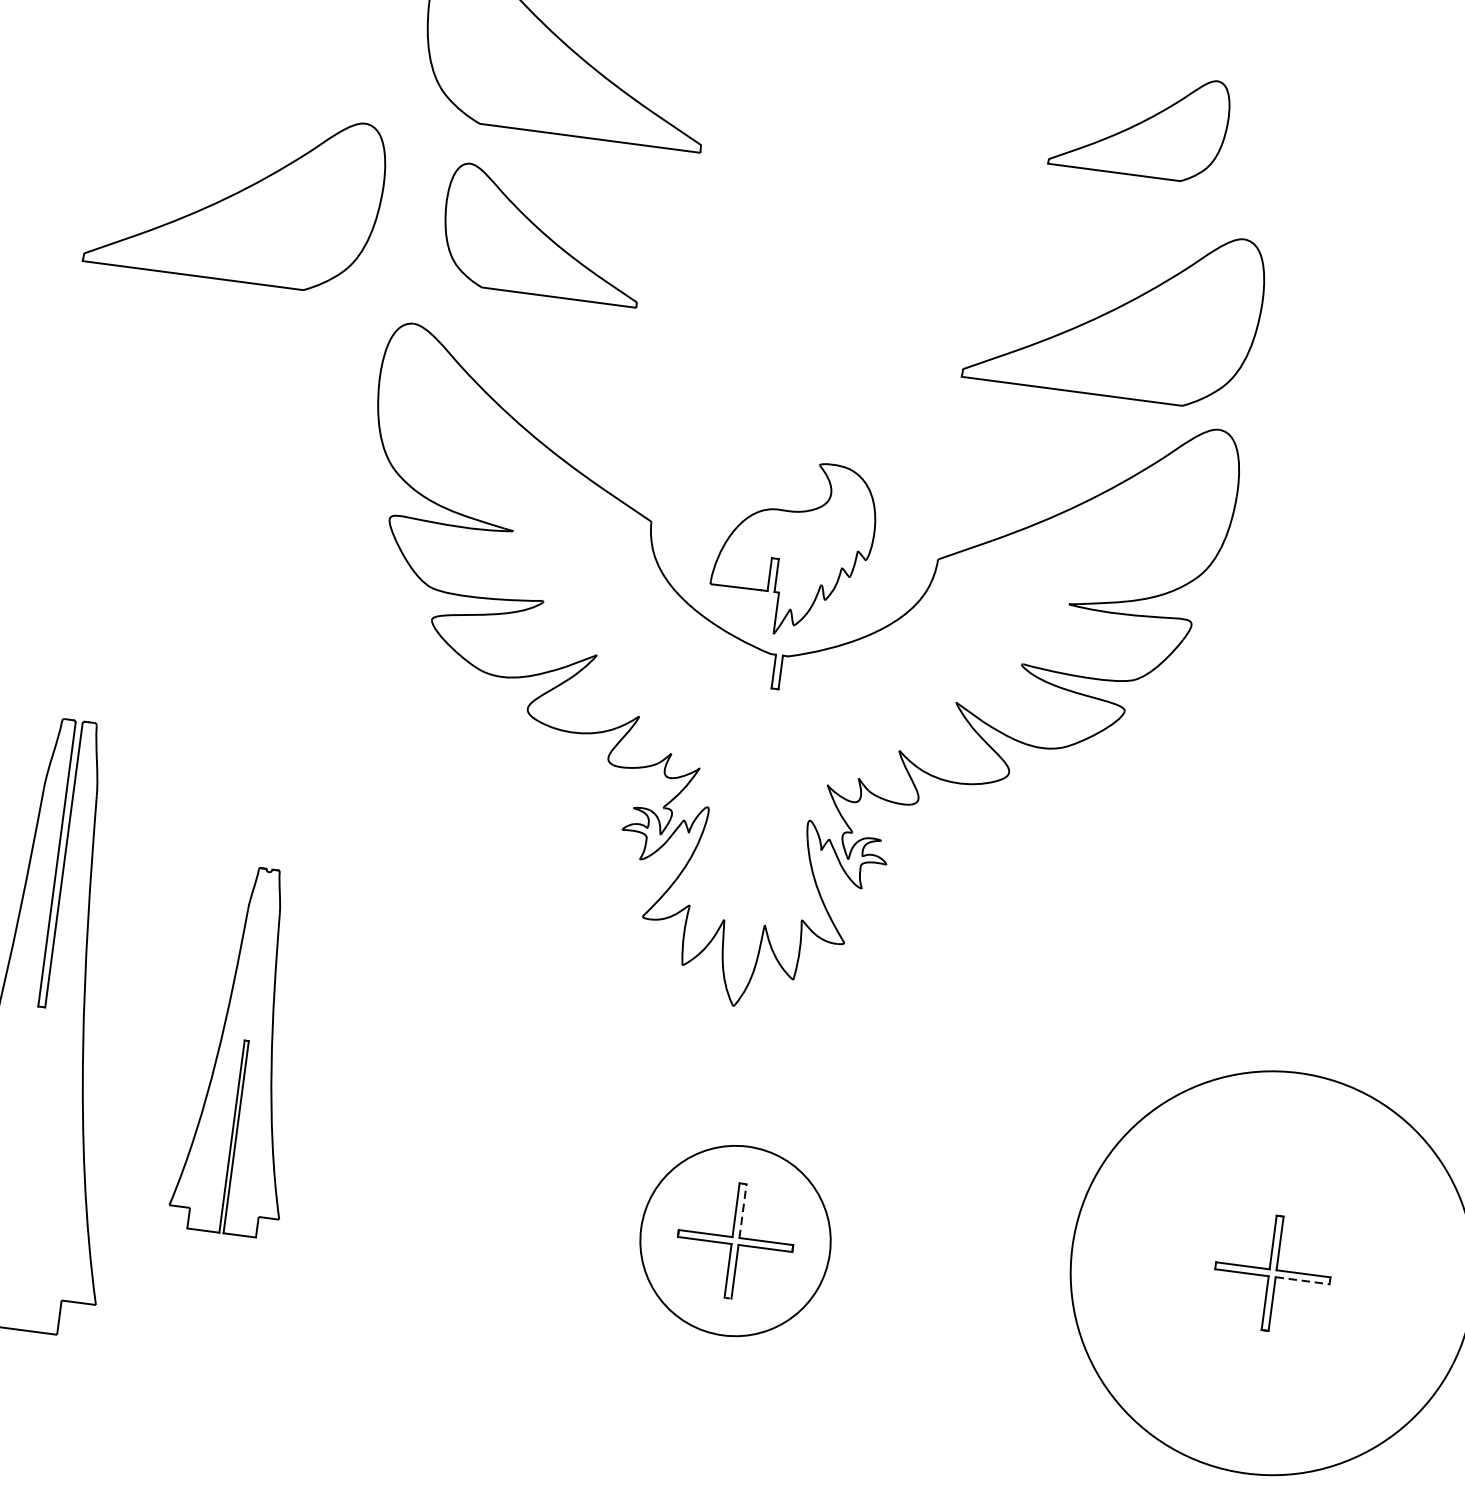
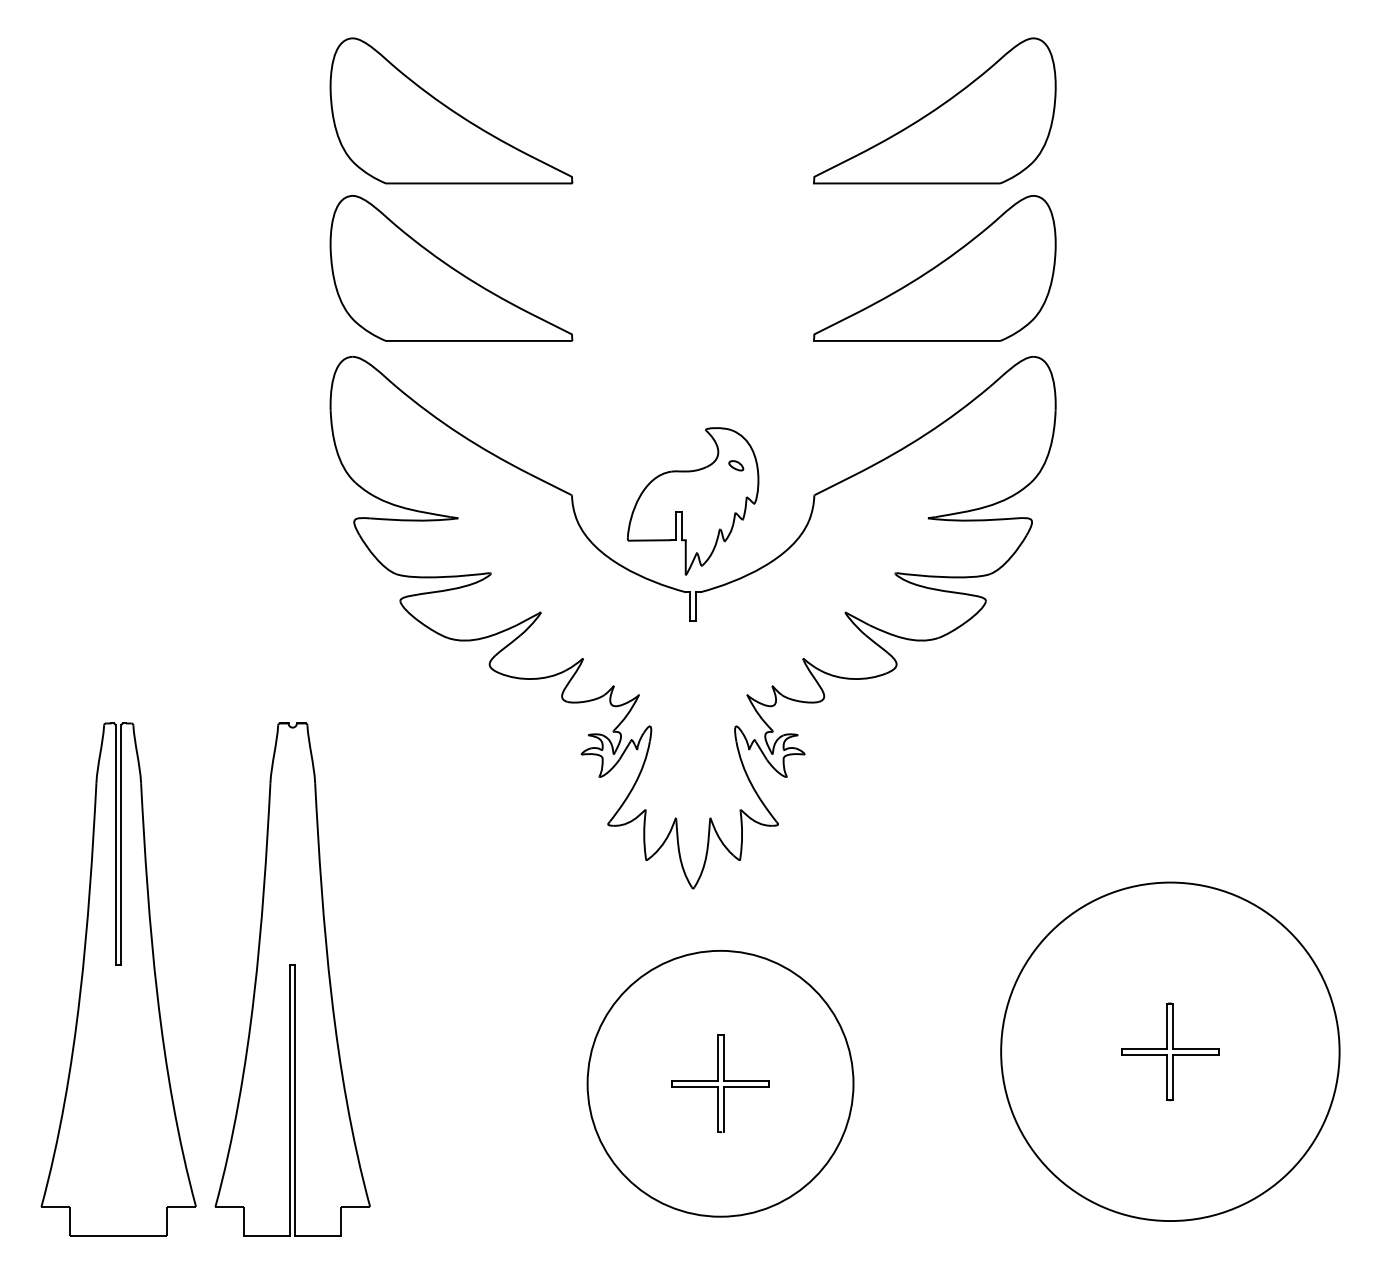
part: (1140, 122) -> (934, 110), size x1.67
part: (236, 194) -> (191, 268), removed
part: (544, 234) -> (451, 268), size x1.43
part: (850, 512) -> (736, 465), added
part: (245, 1050) -> (292, 979), size x1.67
line: (742, 1211) -> (723, 1058), dashed -> solid
circle: (735, 1240) -> (720, 1083), size x1.67
line: (1303, 1280) -> (1196, 1054), dashed -> solid

